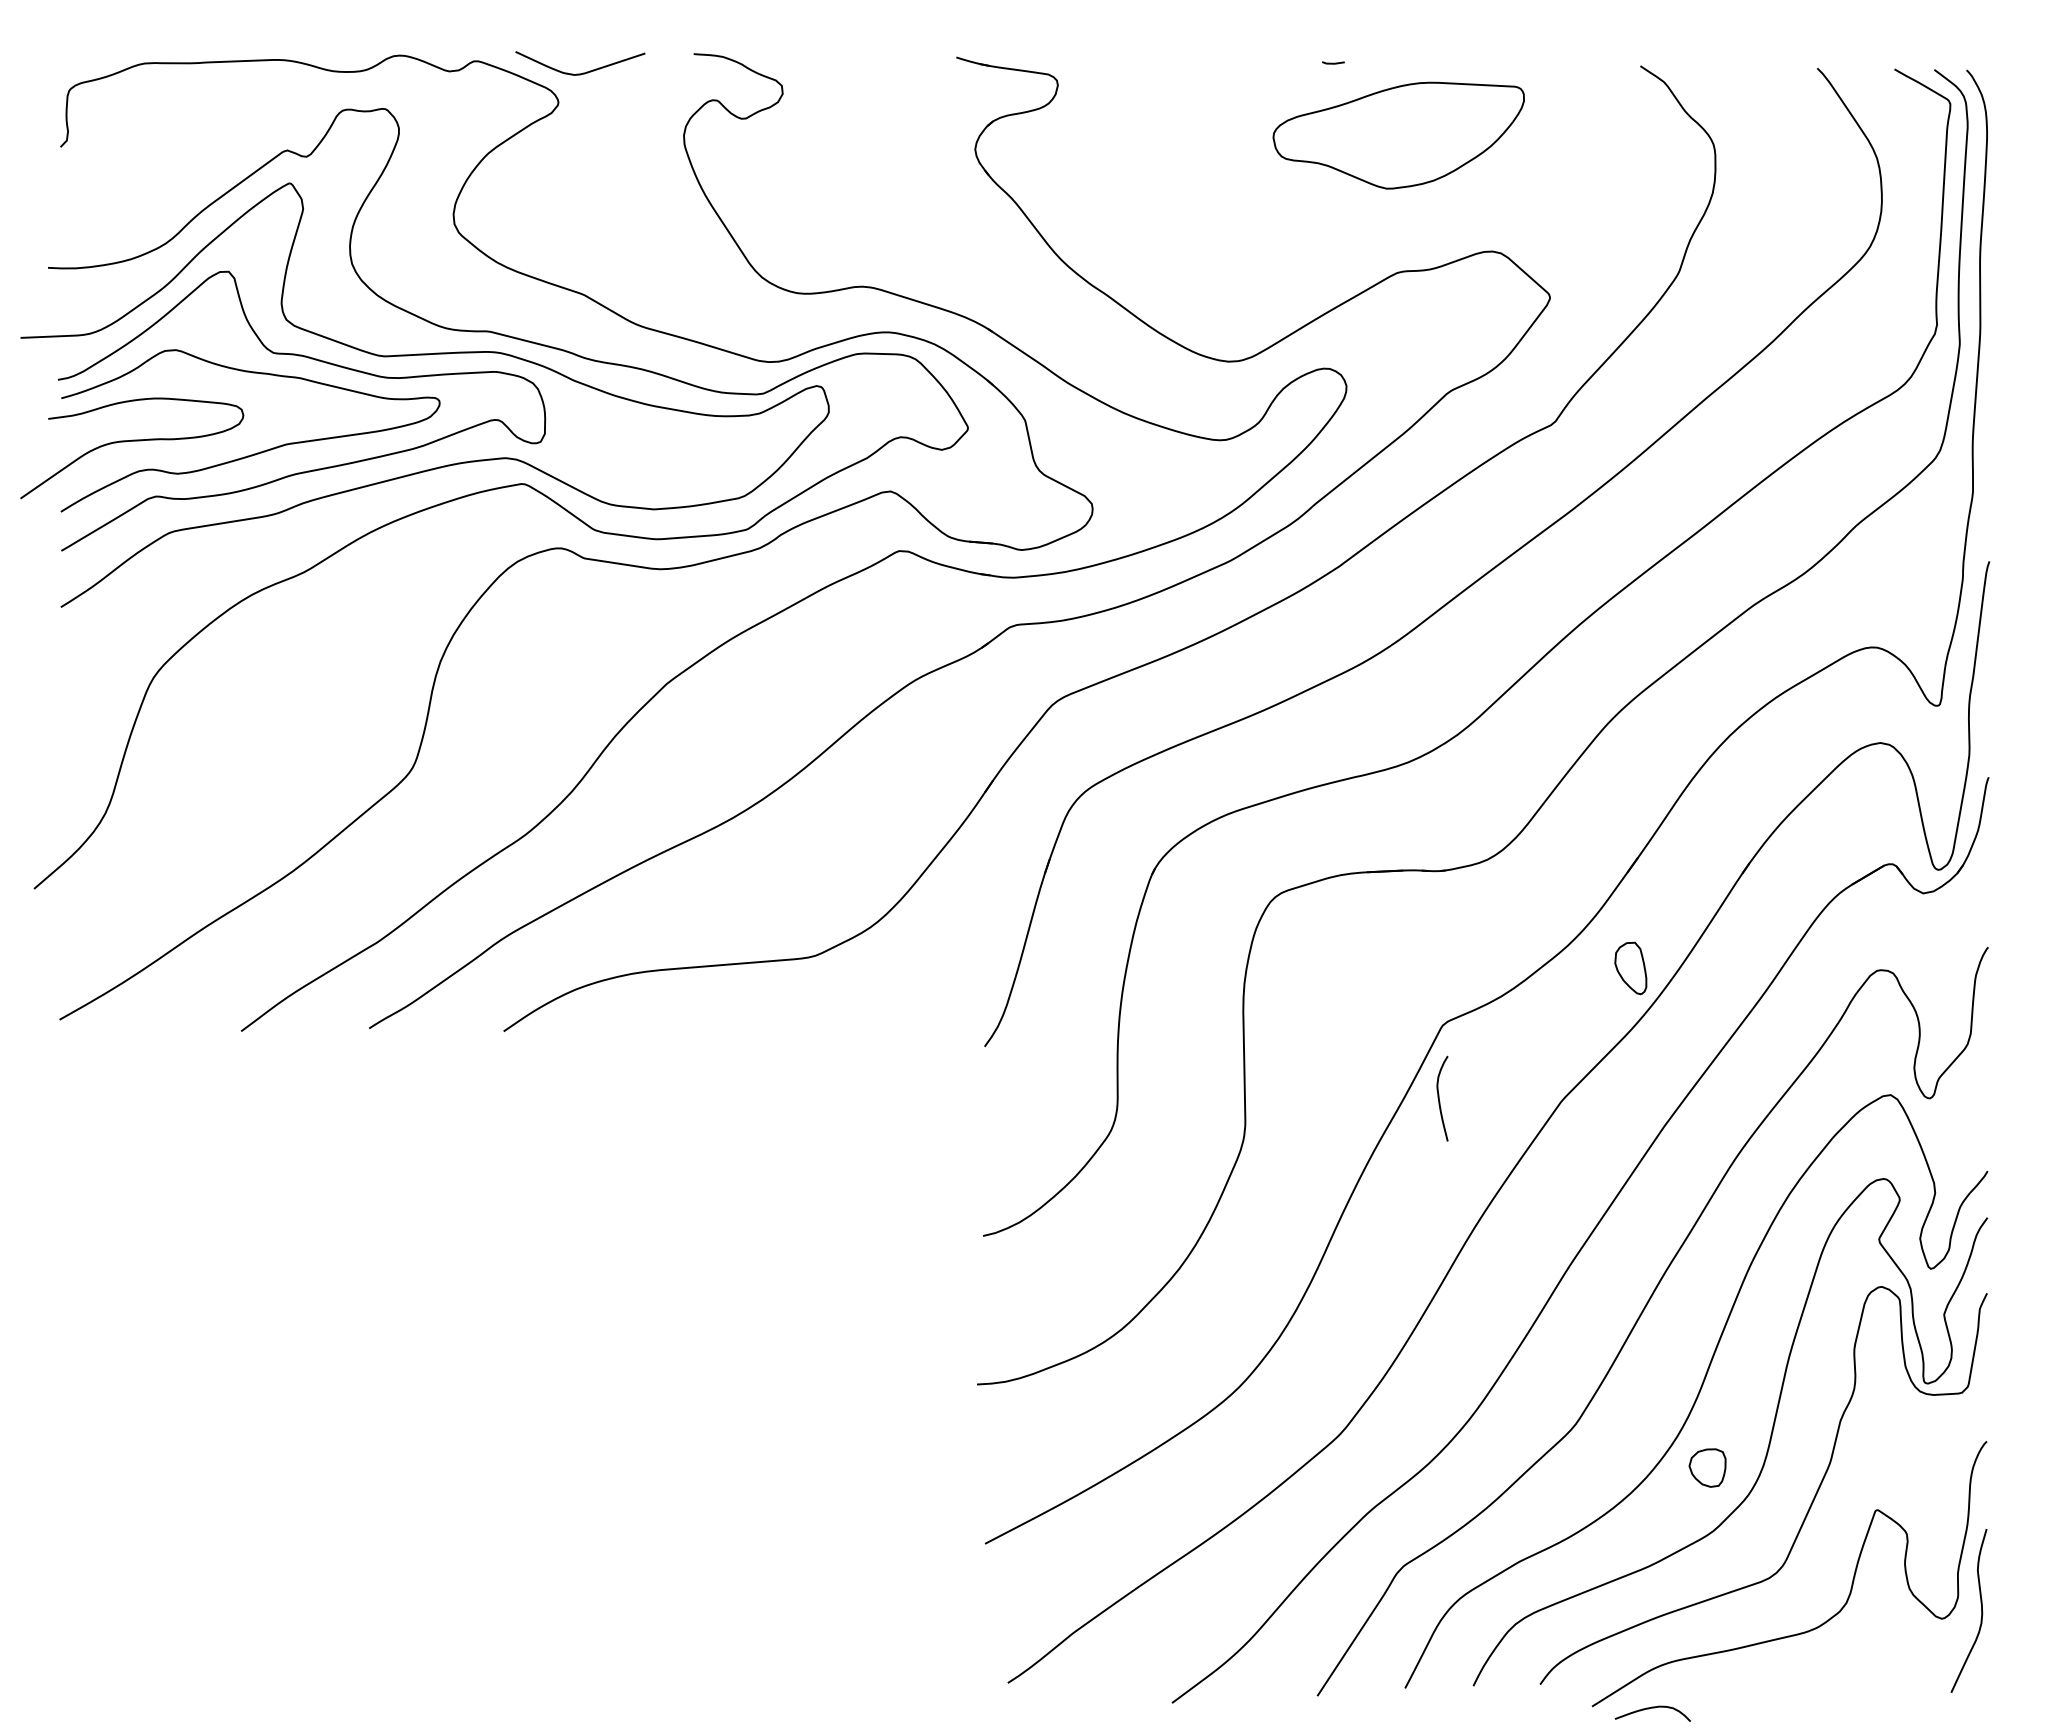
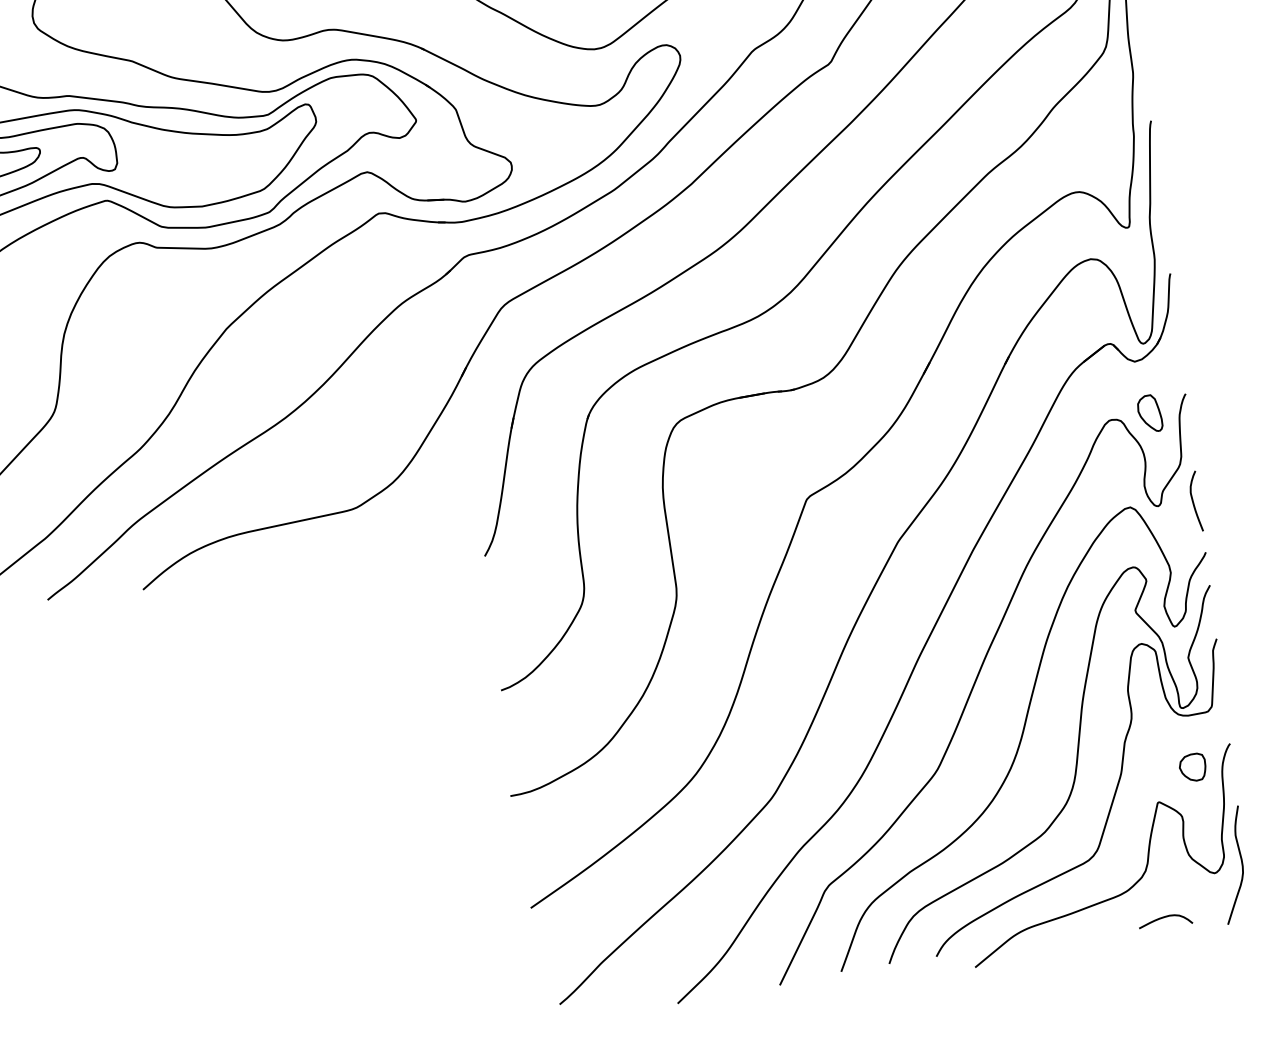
part: (1630, 968) -> (1149, 413), moved
curve: (1439, 1098) -> (1193, 501), moved
part: (1707, 1467) -> (1192, 767), moved
curve: (1652, 1708) -> (1164, 917), moved

